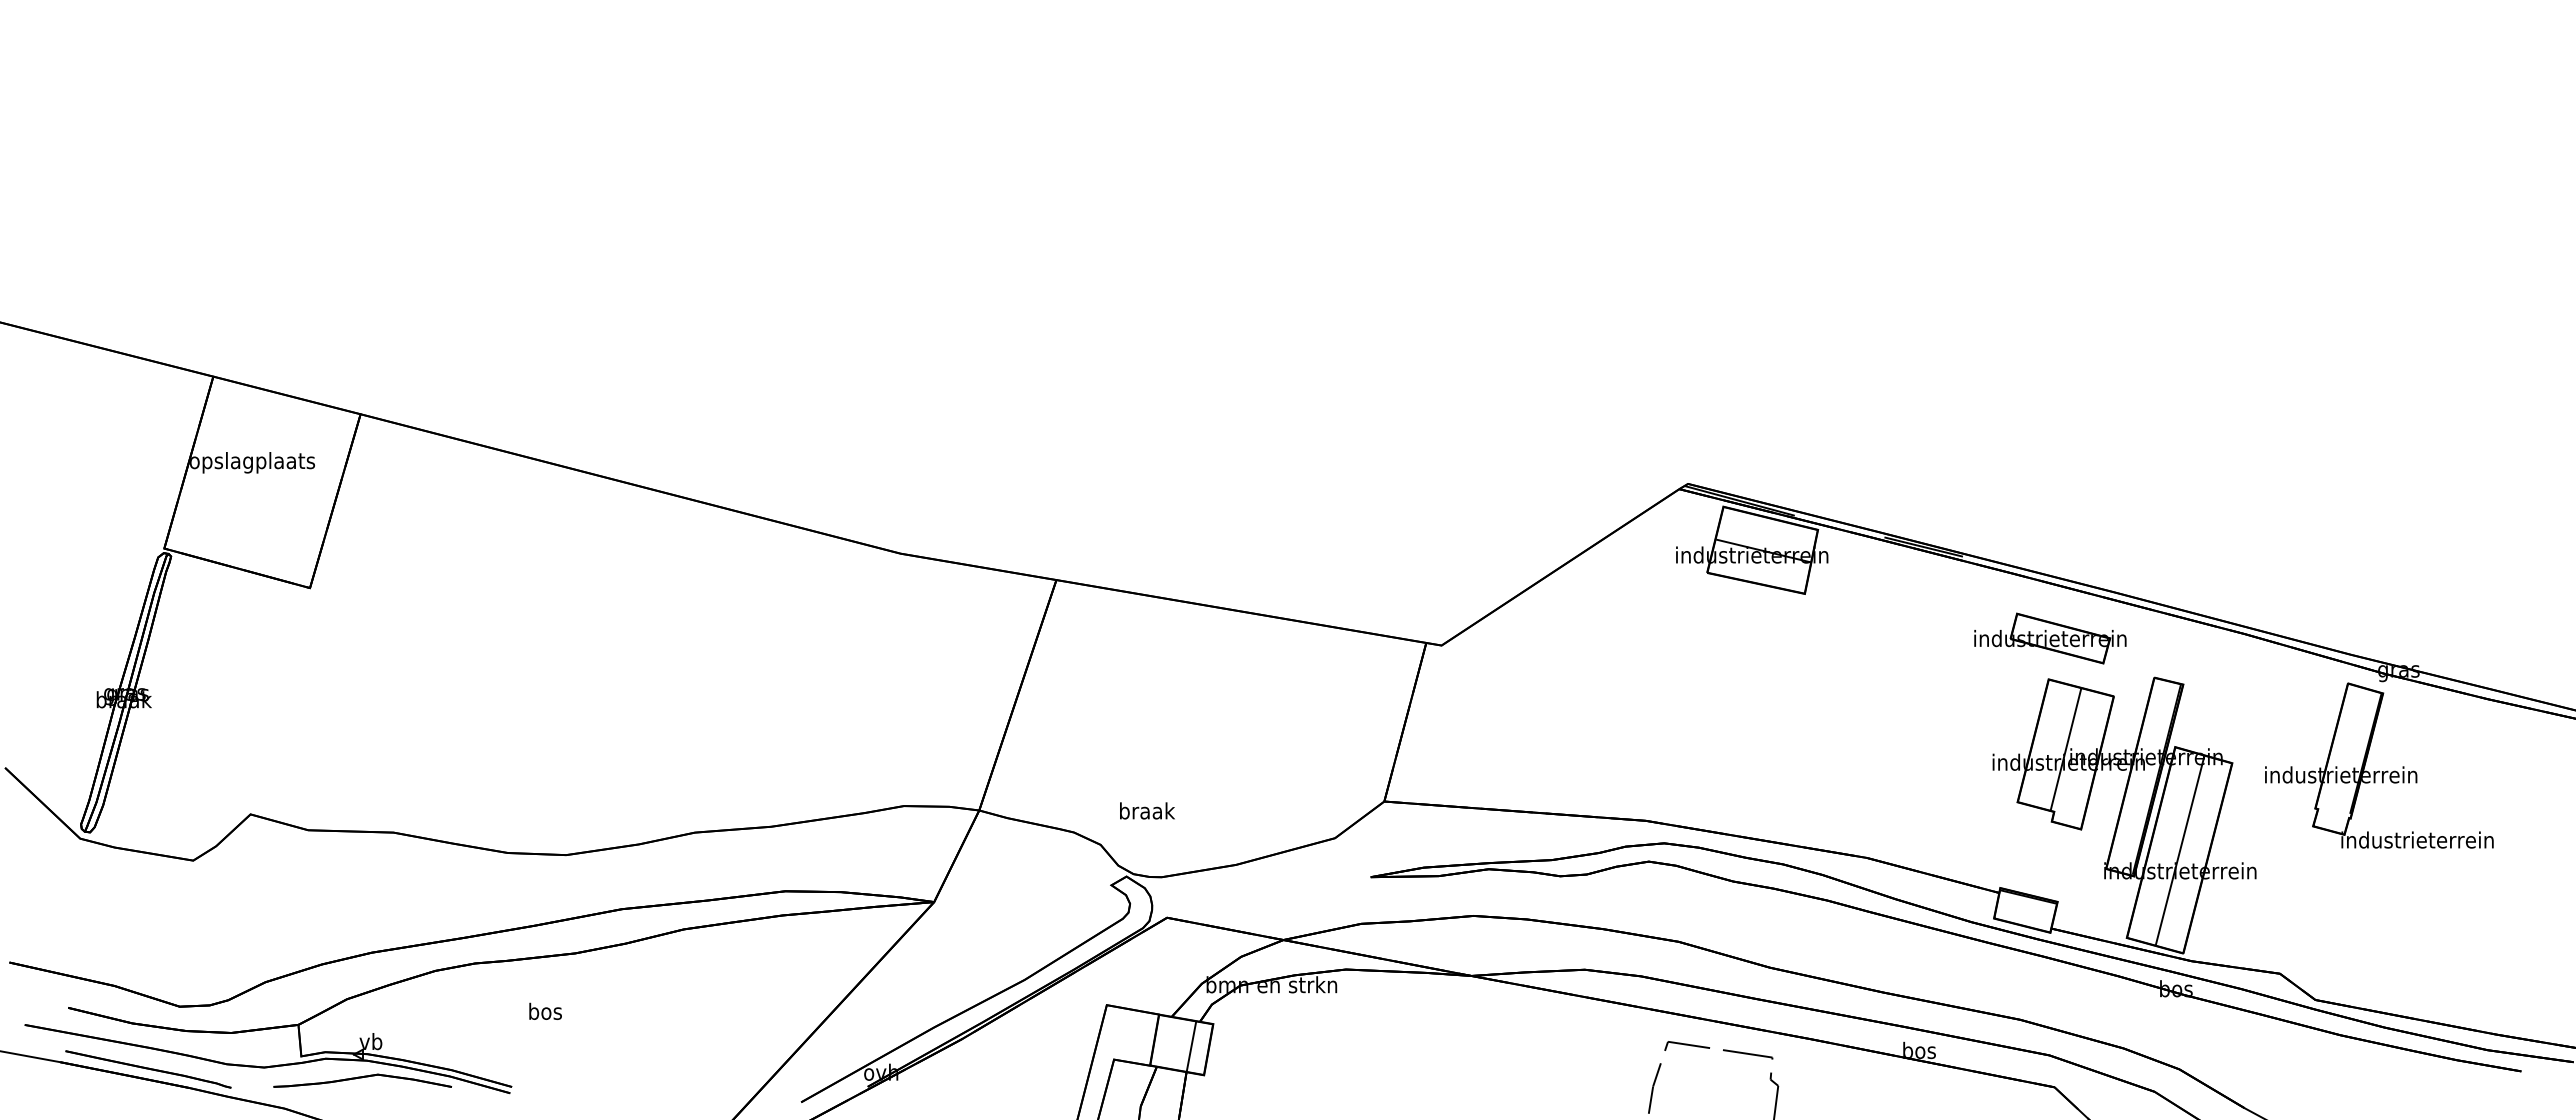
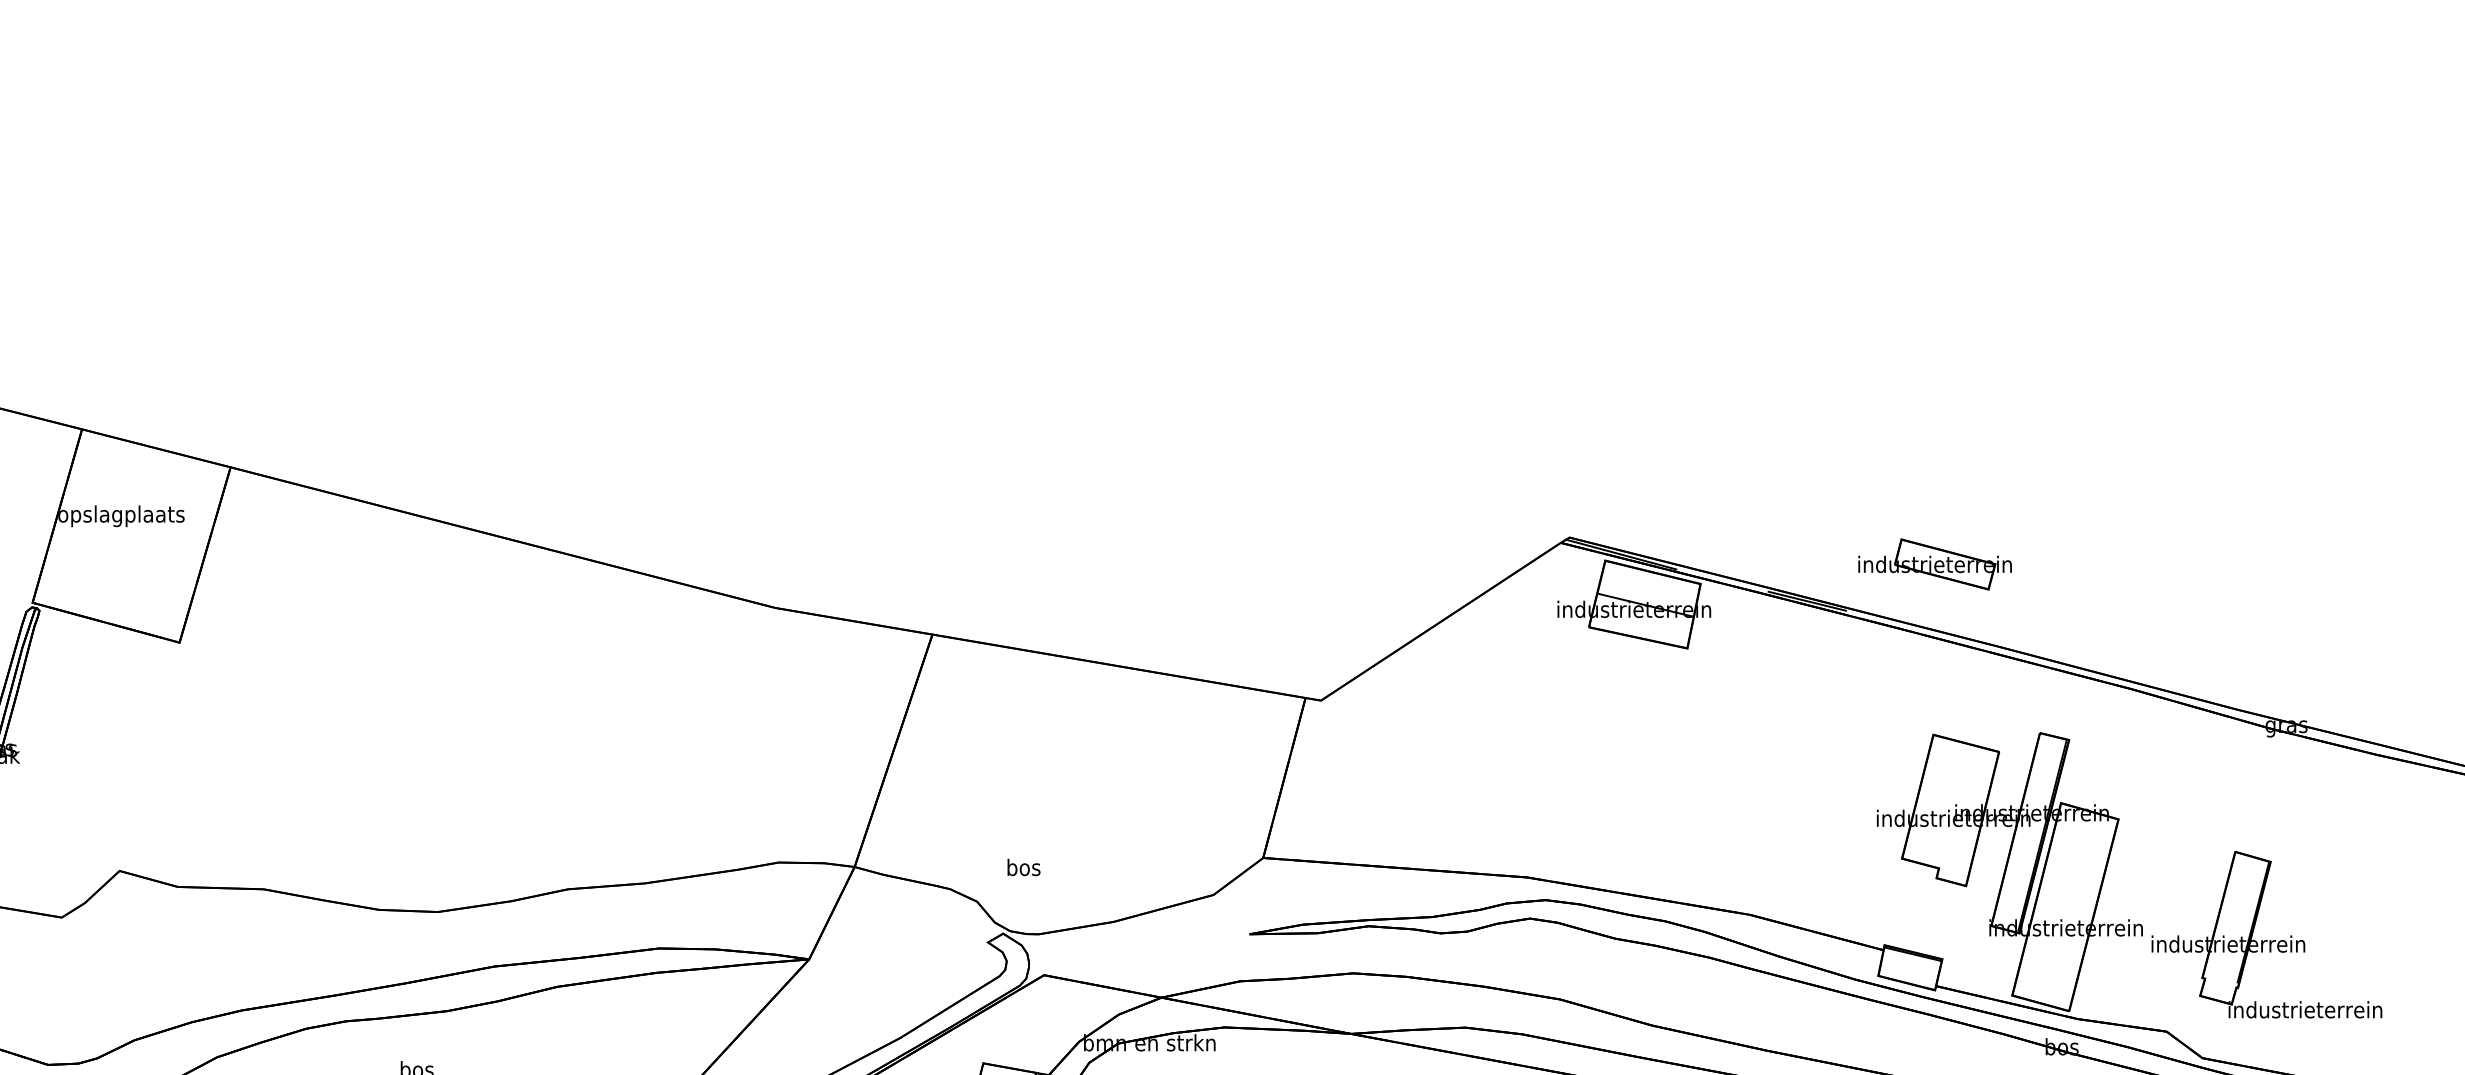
part: (2050, 638) -> (1935, 564), moved
line: (2065, 749) -> (1950, 805), removed
part: (2379, 765) -> (2267, 934), moved
text: (1147, 810) -> (1024, 867), braak -> bos
line: (2179, 850) -> (2065, 907), removed

